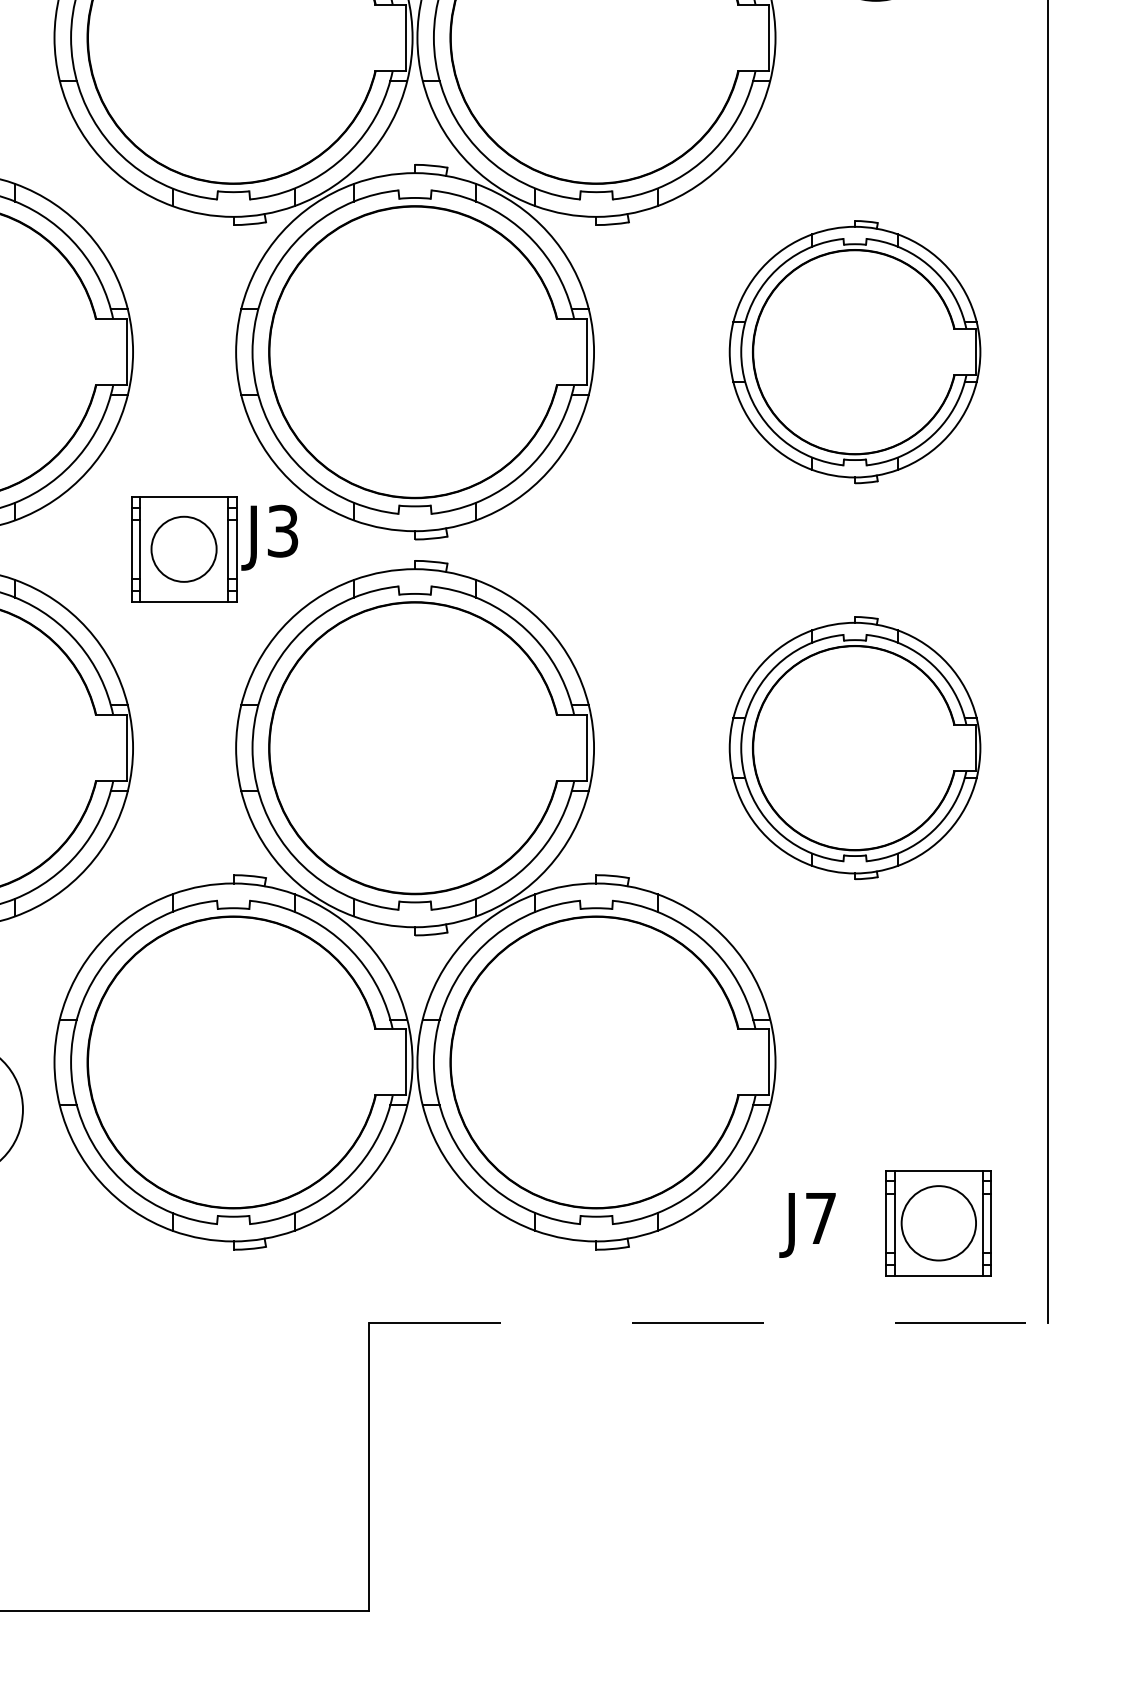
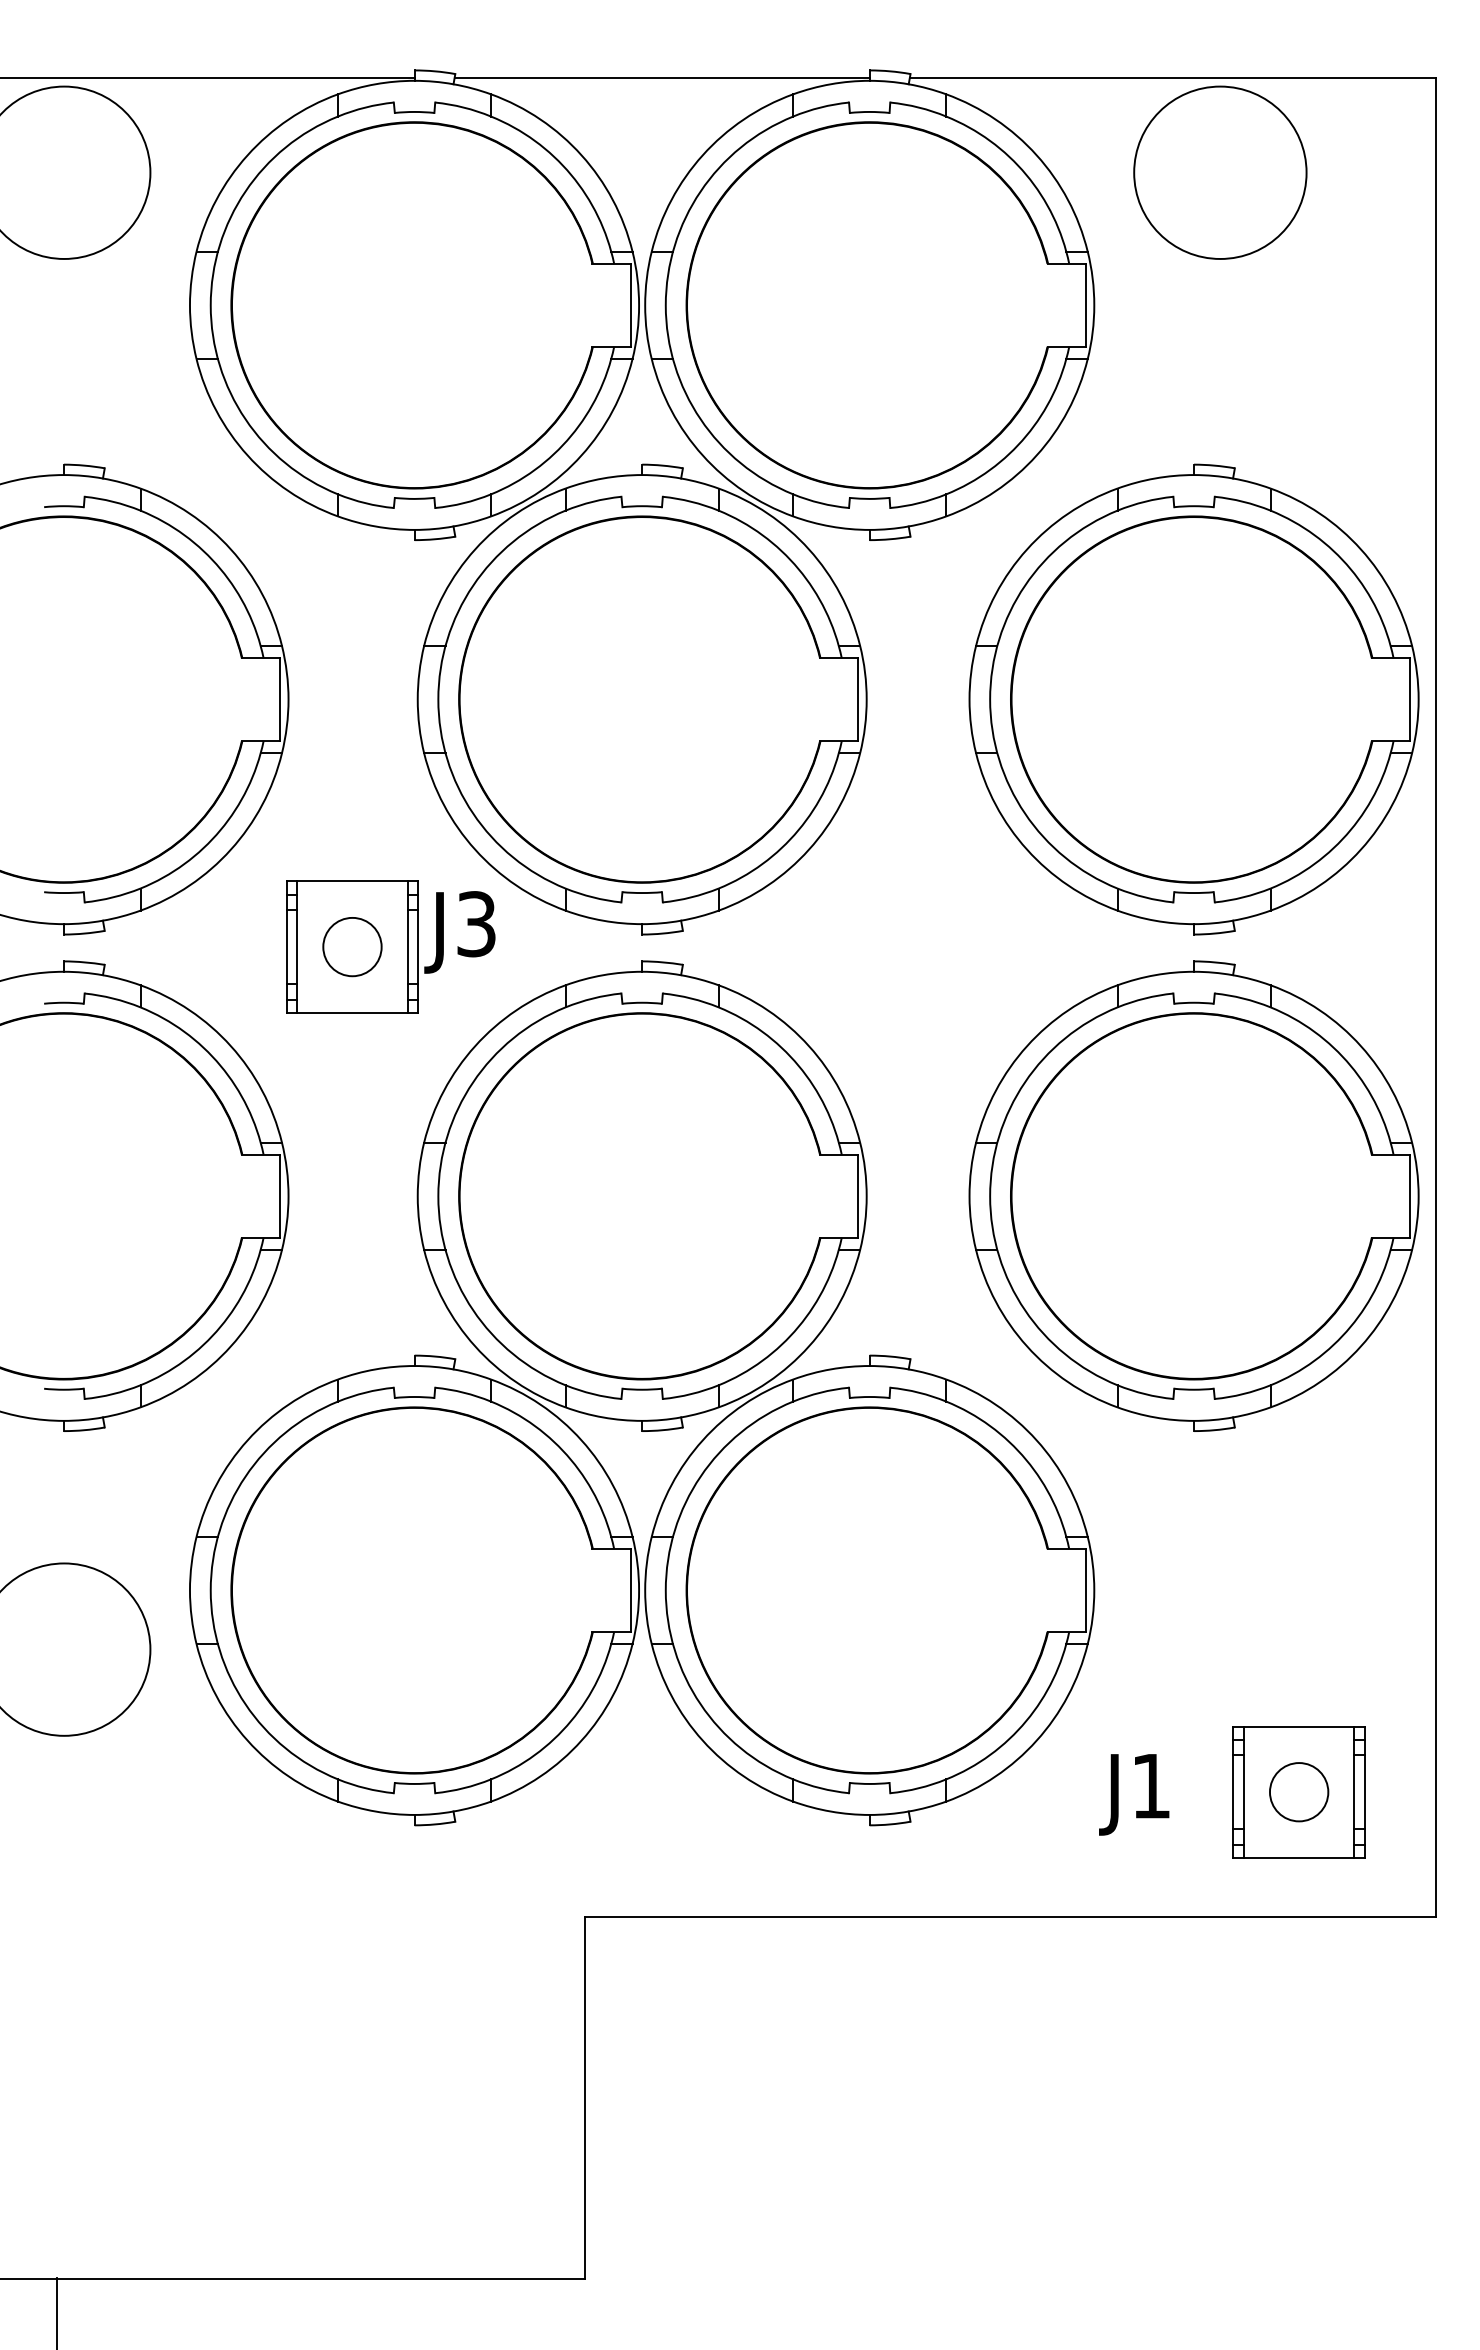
part: (854, 352) -> (1193, 699), size x1.43
circle: (184, 549) -> (352, 947), size x0.71
part: (854, 747) -> (1193, 1195), size x1.43
text: (820, 1218) -> (1150, 1786), J7 -> J1
circle: (938, 1223) -> (1298, 1792), size x0.62
line: (708, 1323) -> (1010, 1917), dashed -> solid

